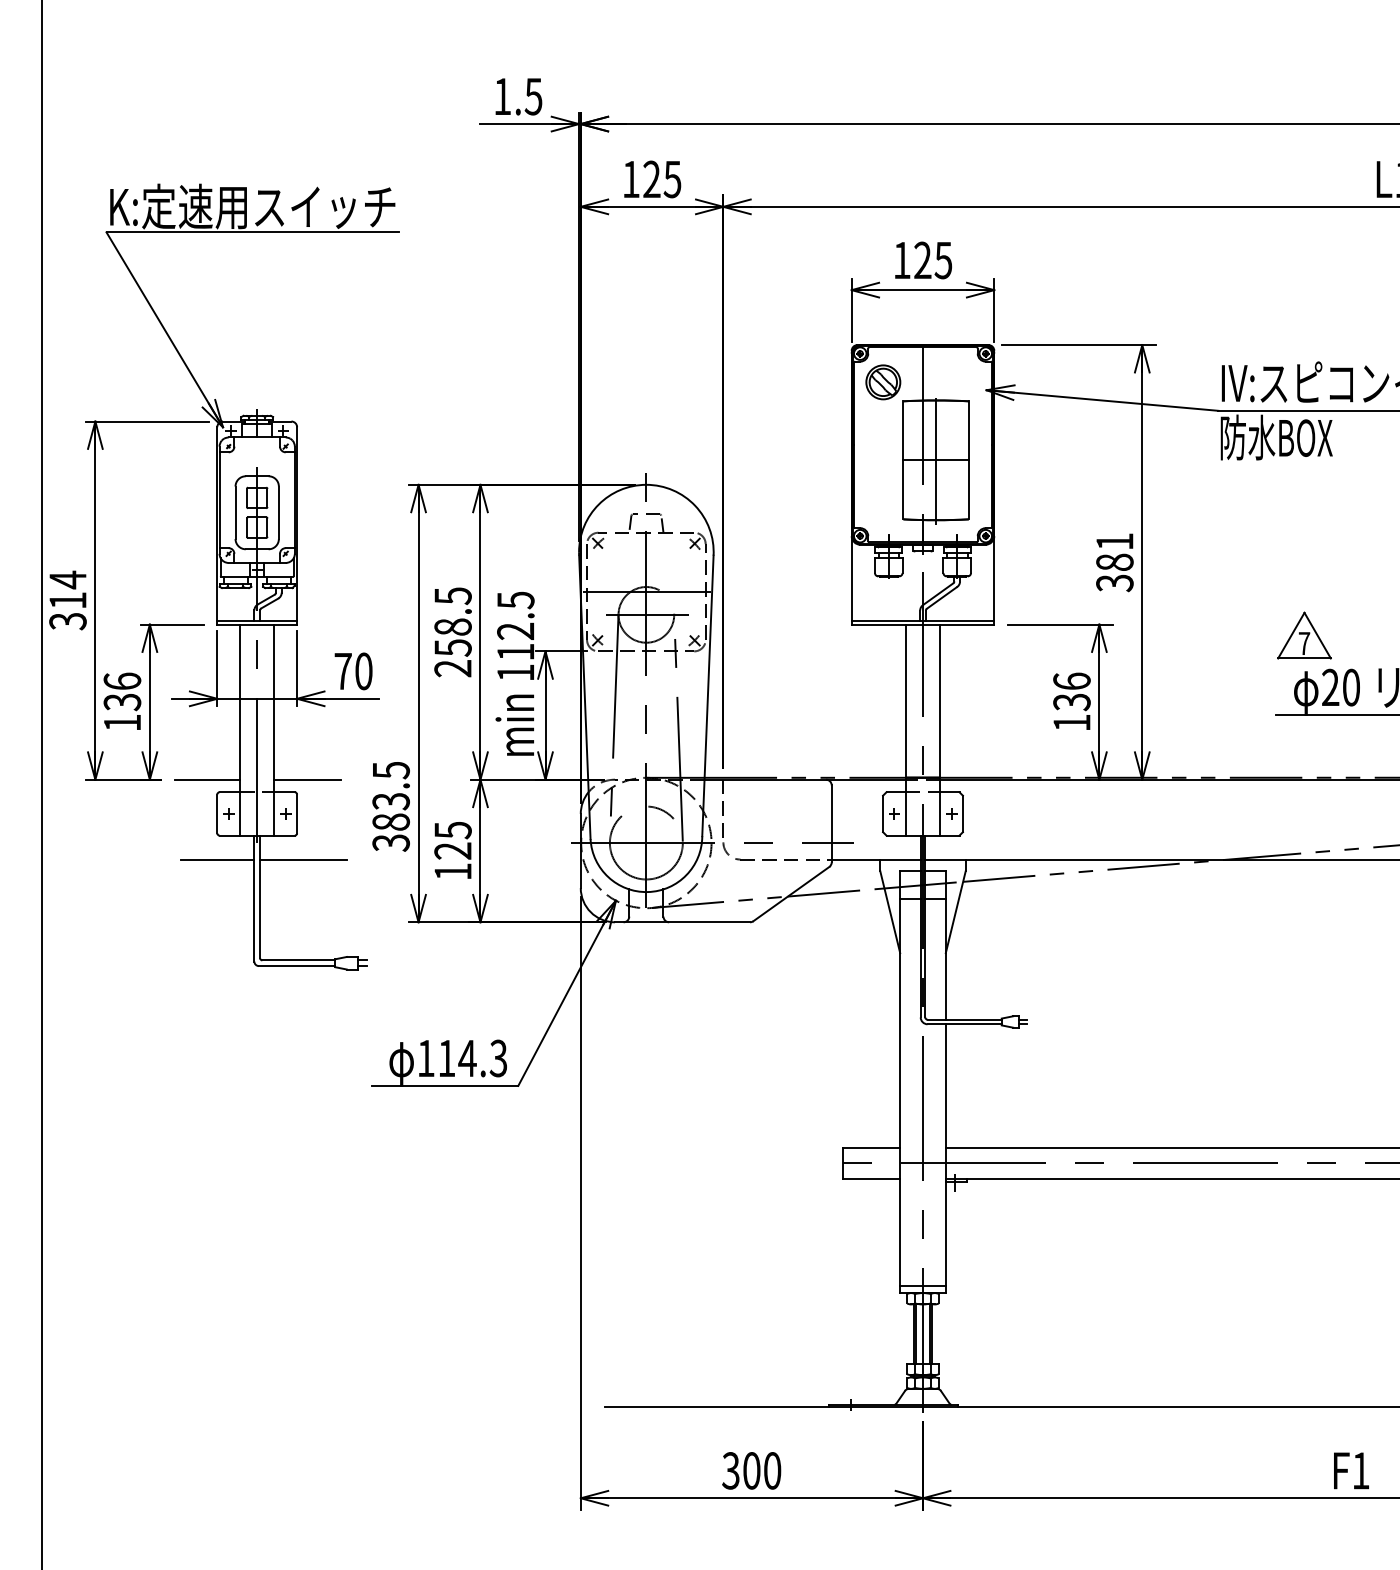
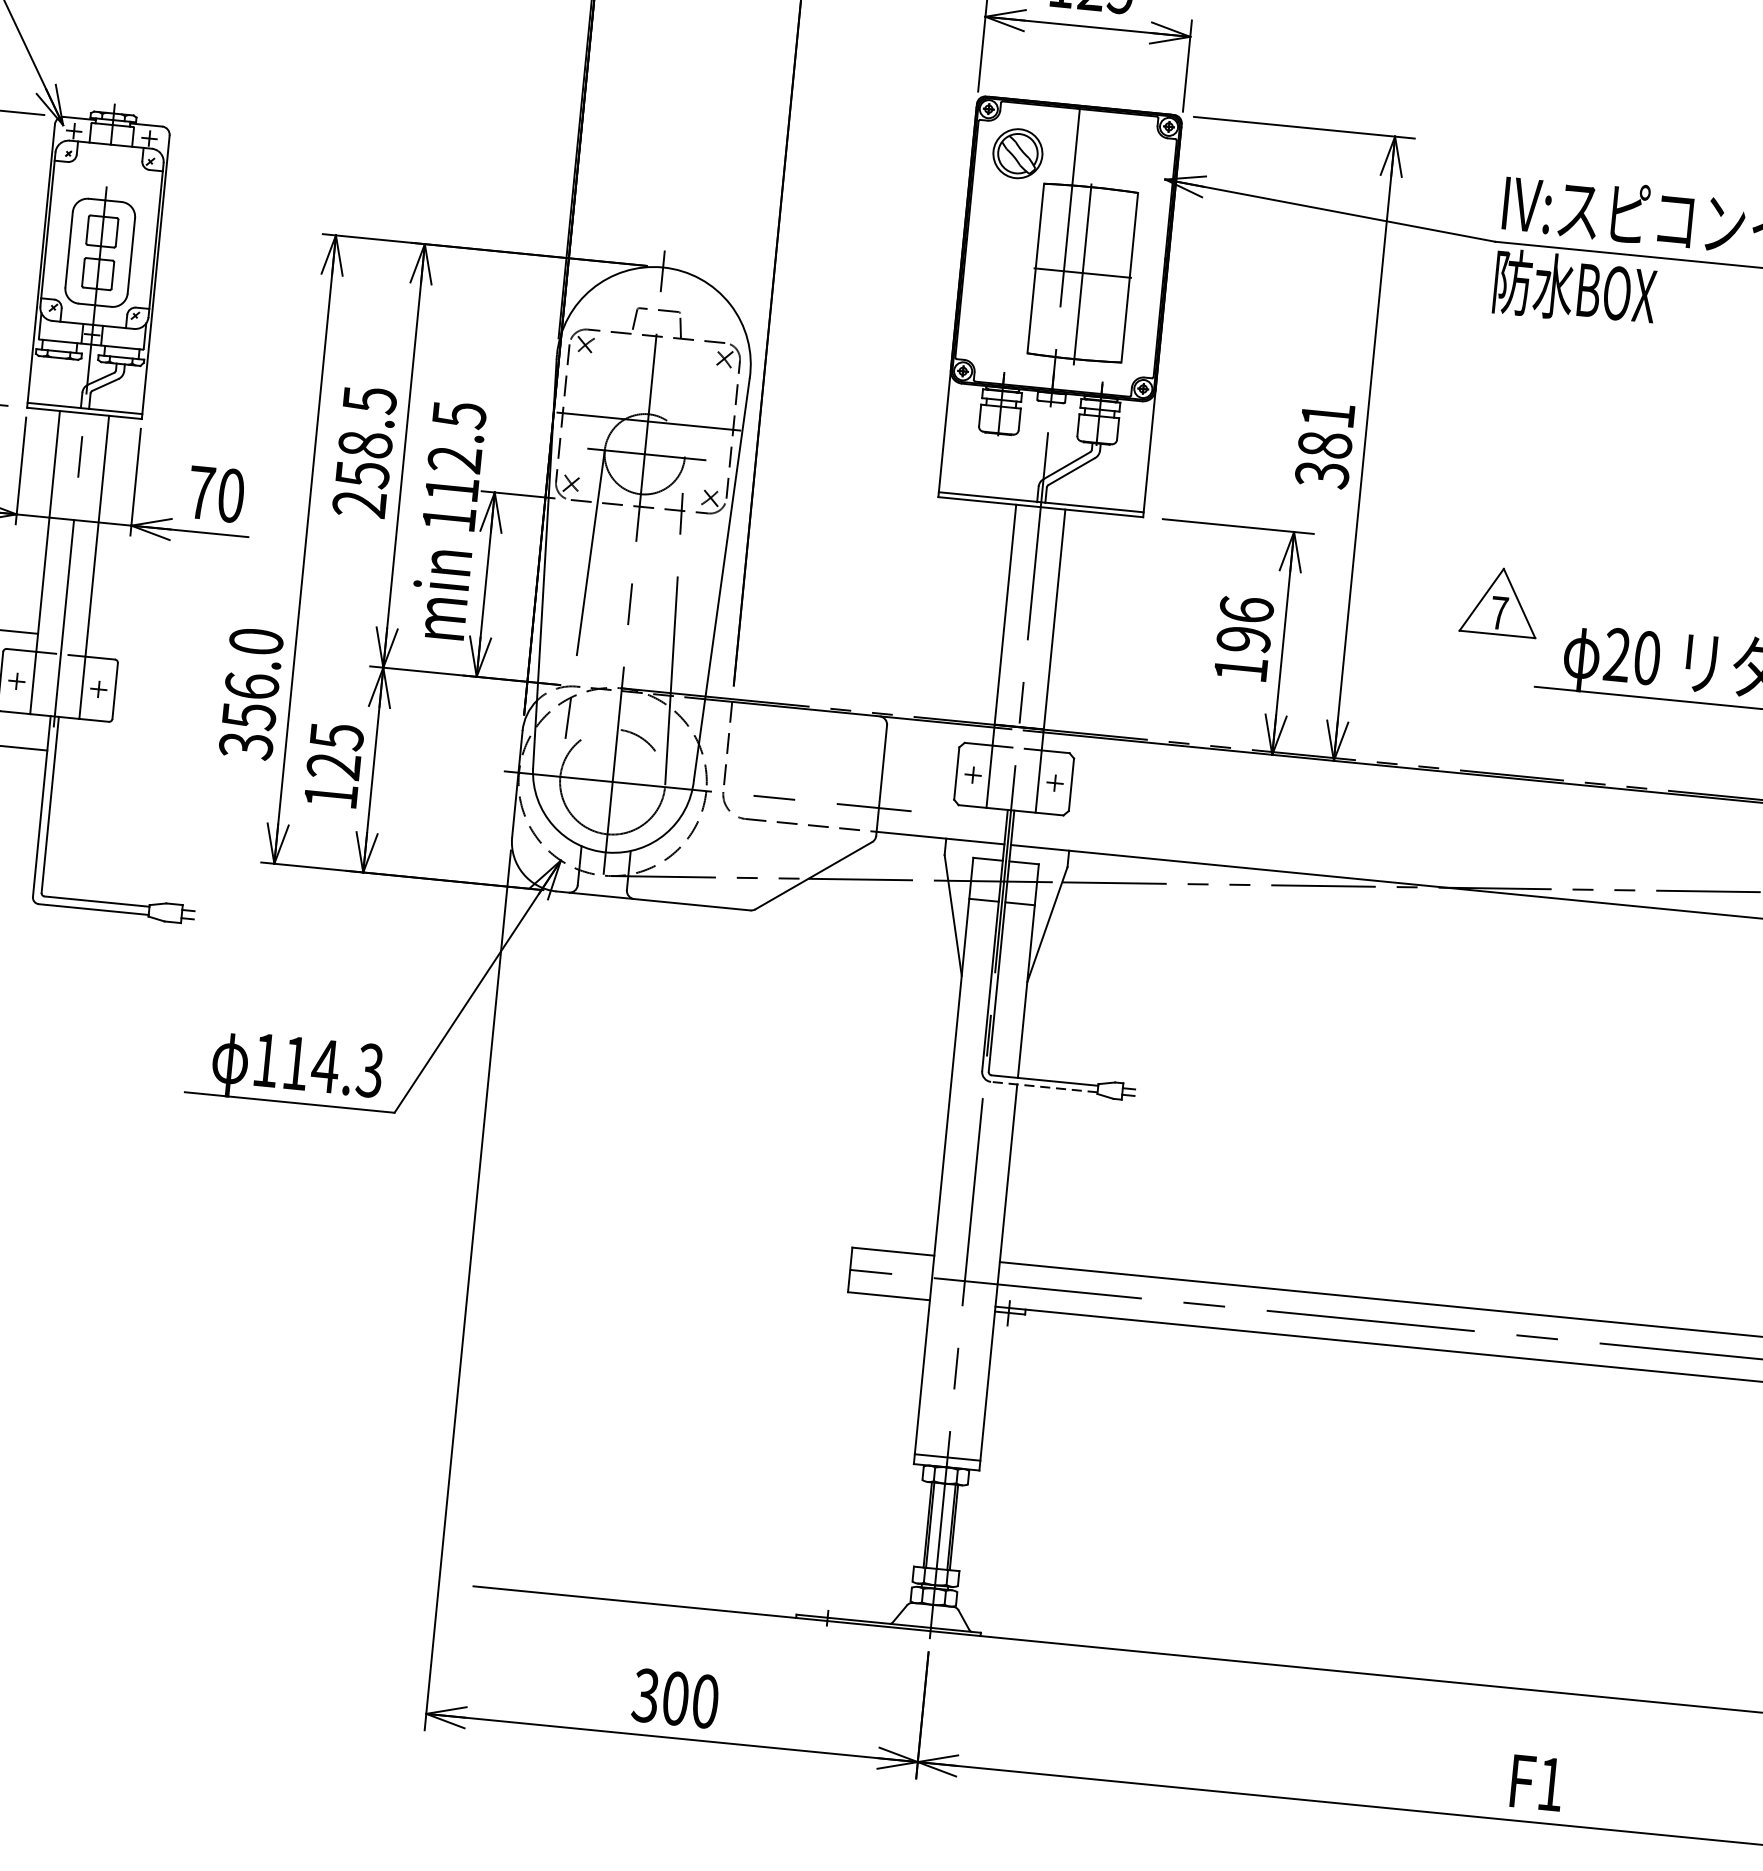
part: (1304, 635) -> (1500, 601), moved
text: (1071, 702) -> (1243, 640), 136 -> 196
line: (307, 779) -> (134, 643), removed
text: (390, 796) -> (251, 679), 383.5 -> 356.0
line: (303, 859) -> (117, 757), removed
line: (964, 1024) -> (1044, 1087), solid -> dashed

